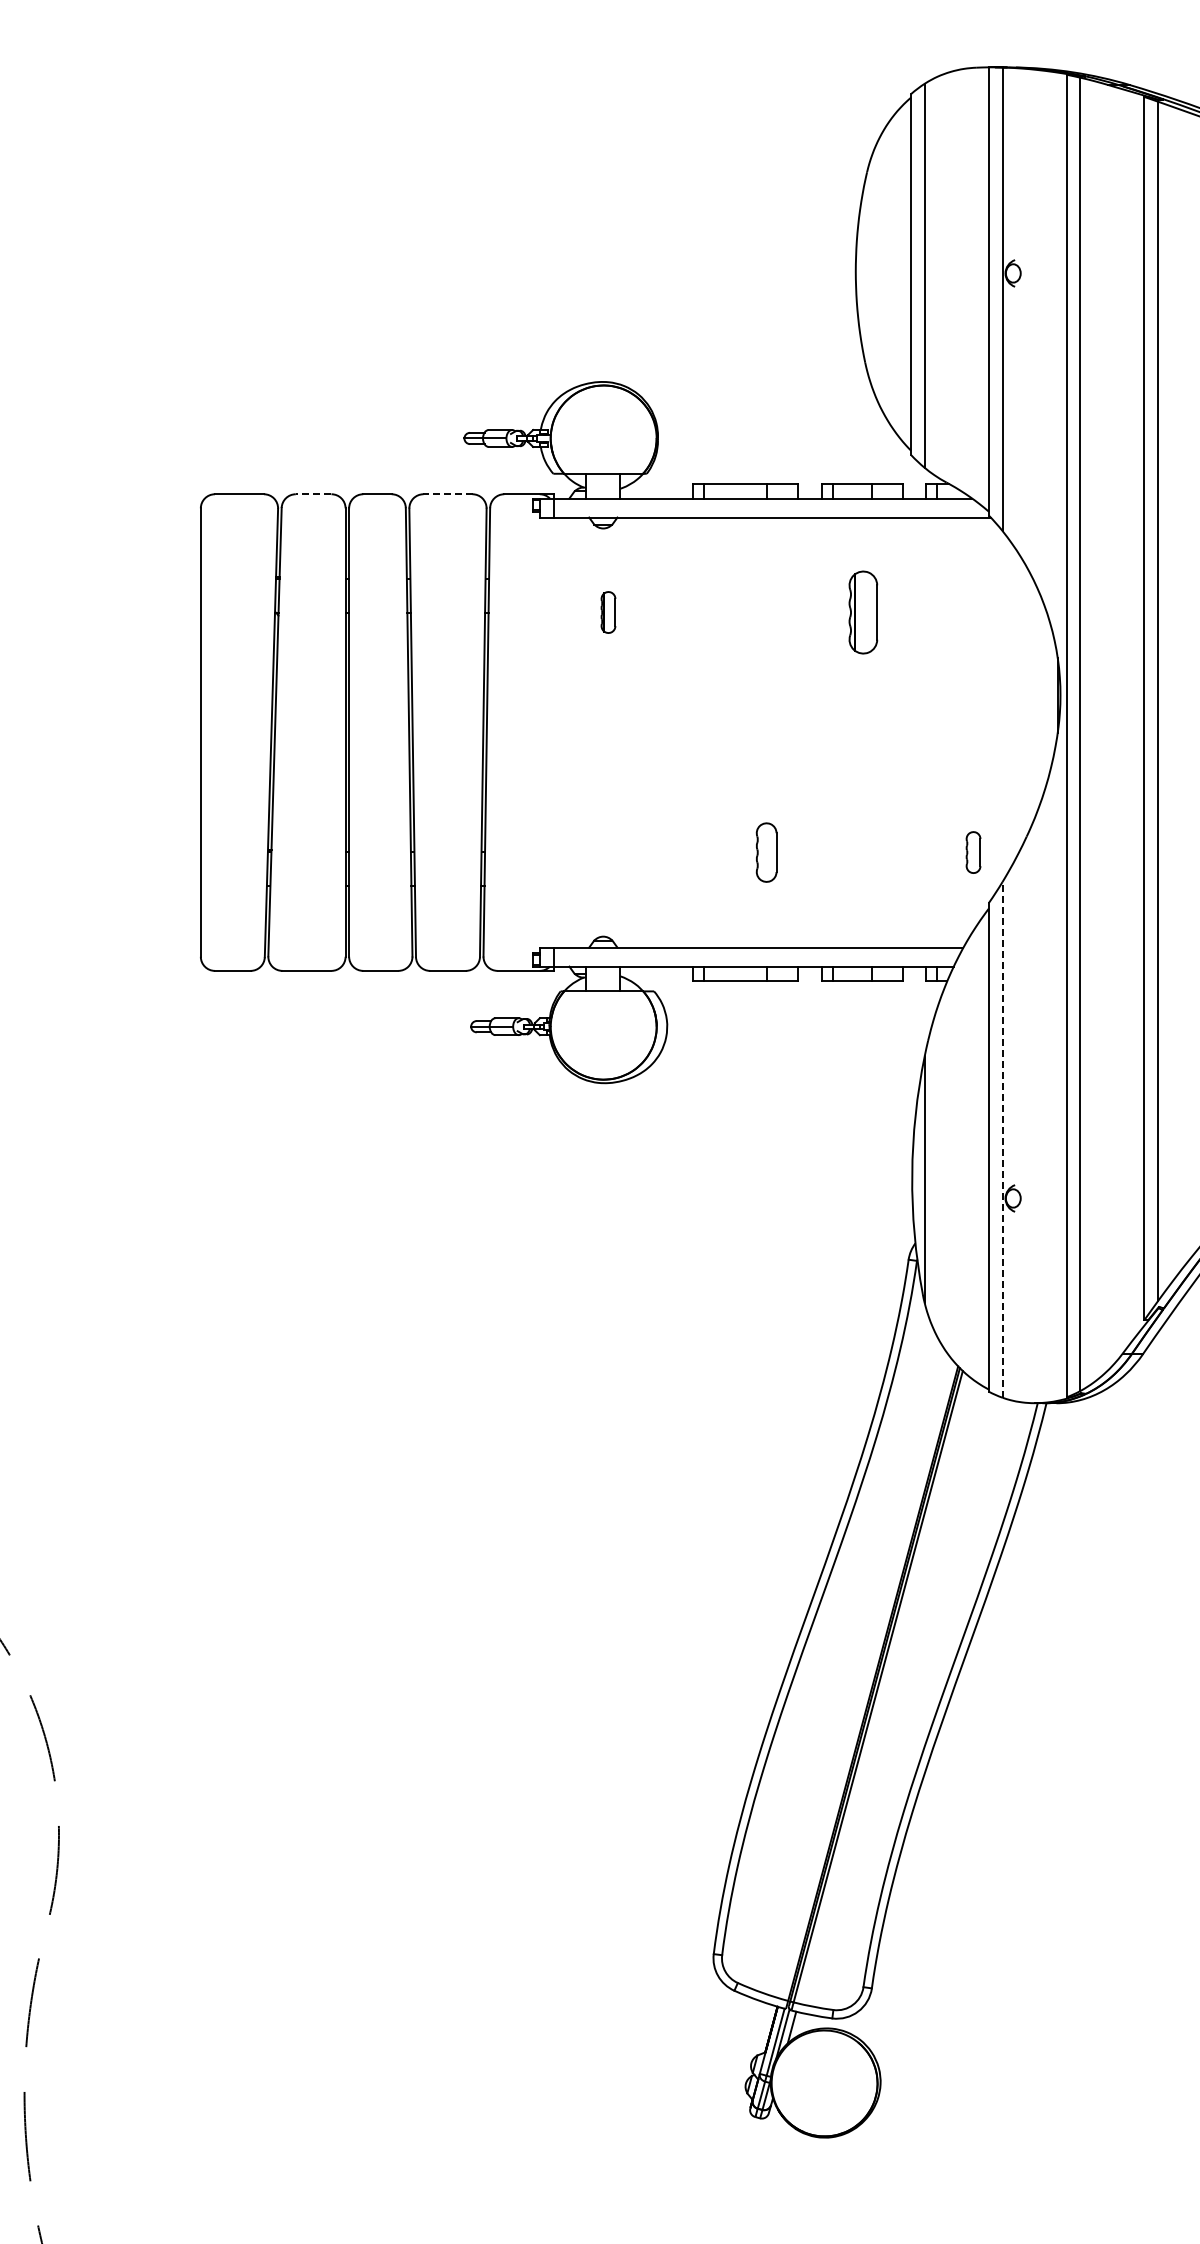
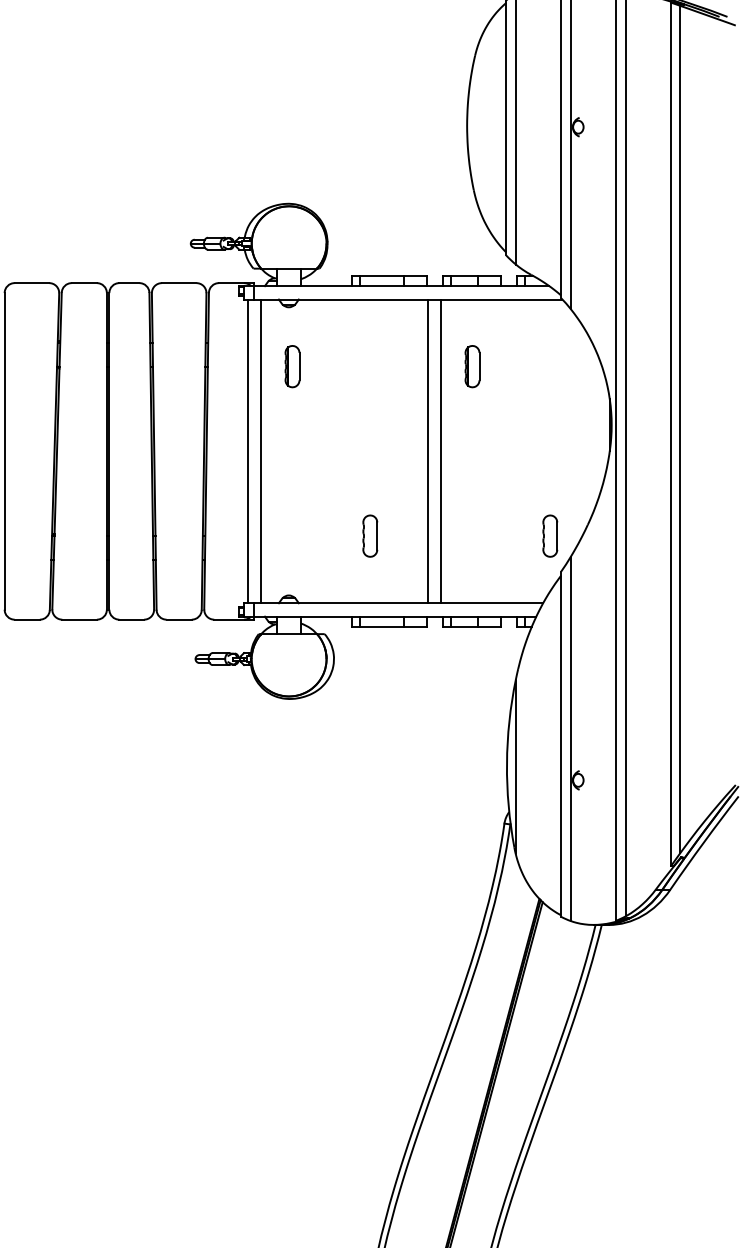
line: (313, 494) -> (84, 283), dashed -> solid
line: (447, 494) -> (178, 283), dashed -> solid
part: (608, 612) -> (292, 366), size x1.43
part: (863, 612) -> (472, 366), size x0.71
line: (546, 732) -> (248, 451), added
line: (563, 732) -> (260, 451), added
line: (800, 732) -> (428, 451), added
line: (818, 732) -> (440, 451), added
part: (766, 852) -> (370, 536), moved
part: (973, 852) -> (550, 536), size x1.43
line: (1002, 1139) -> (570, 738), dashed -> solid

